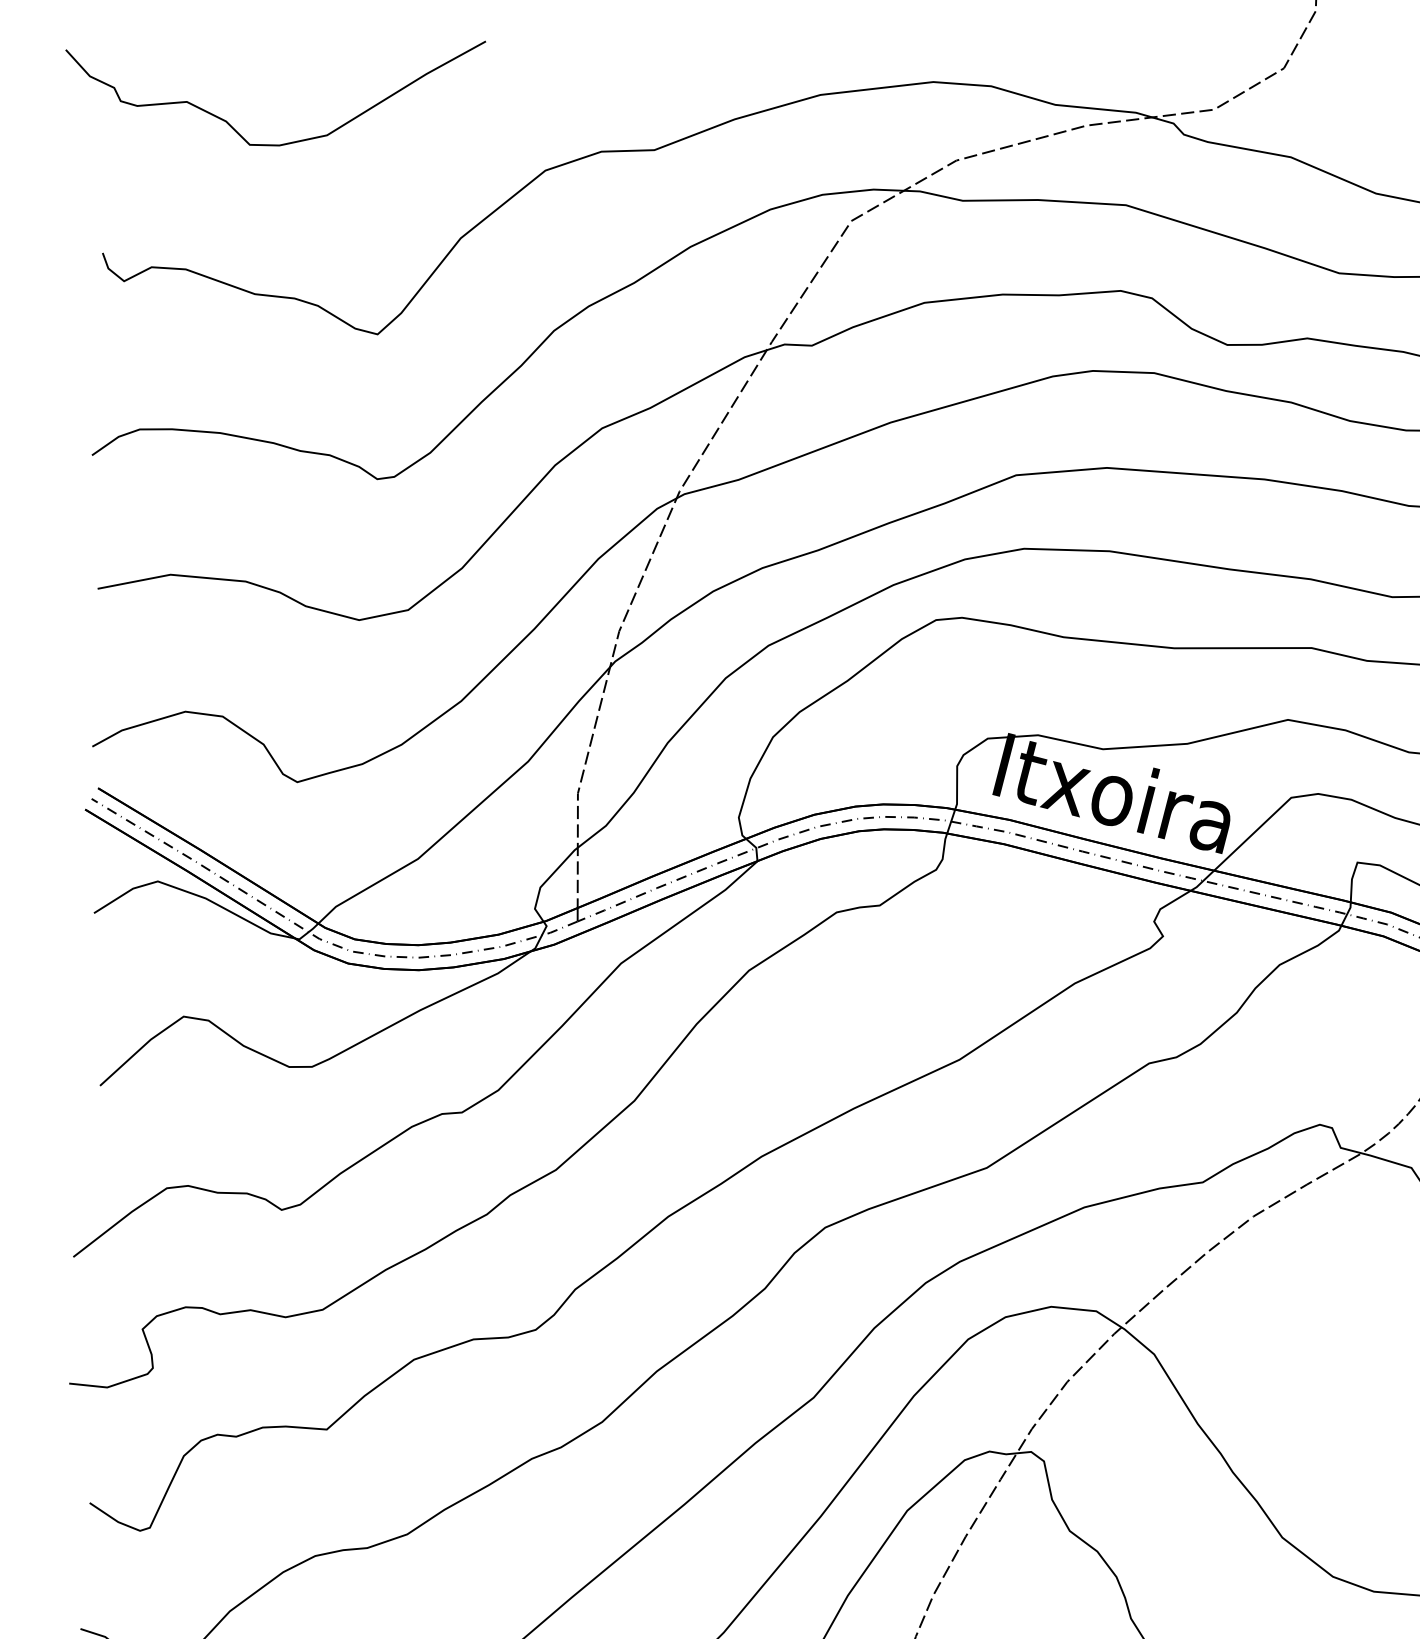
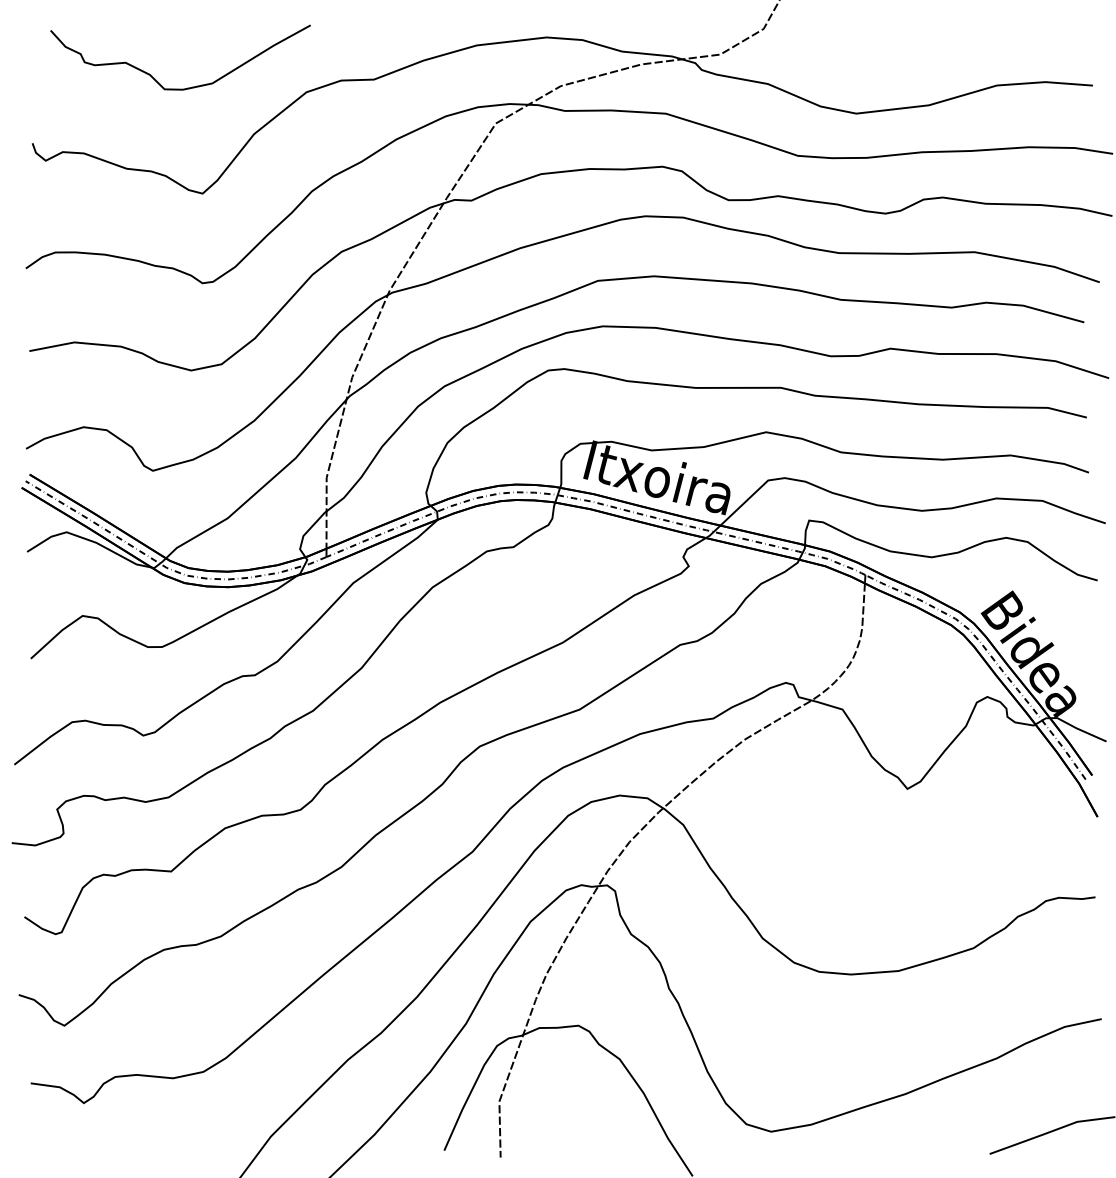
curve: (286, 141) -> (187, 87), moved

